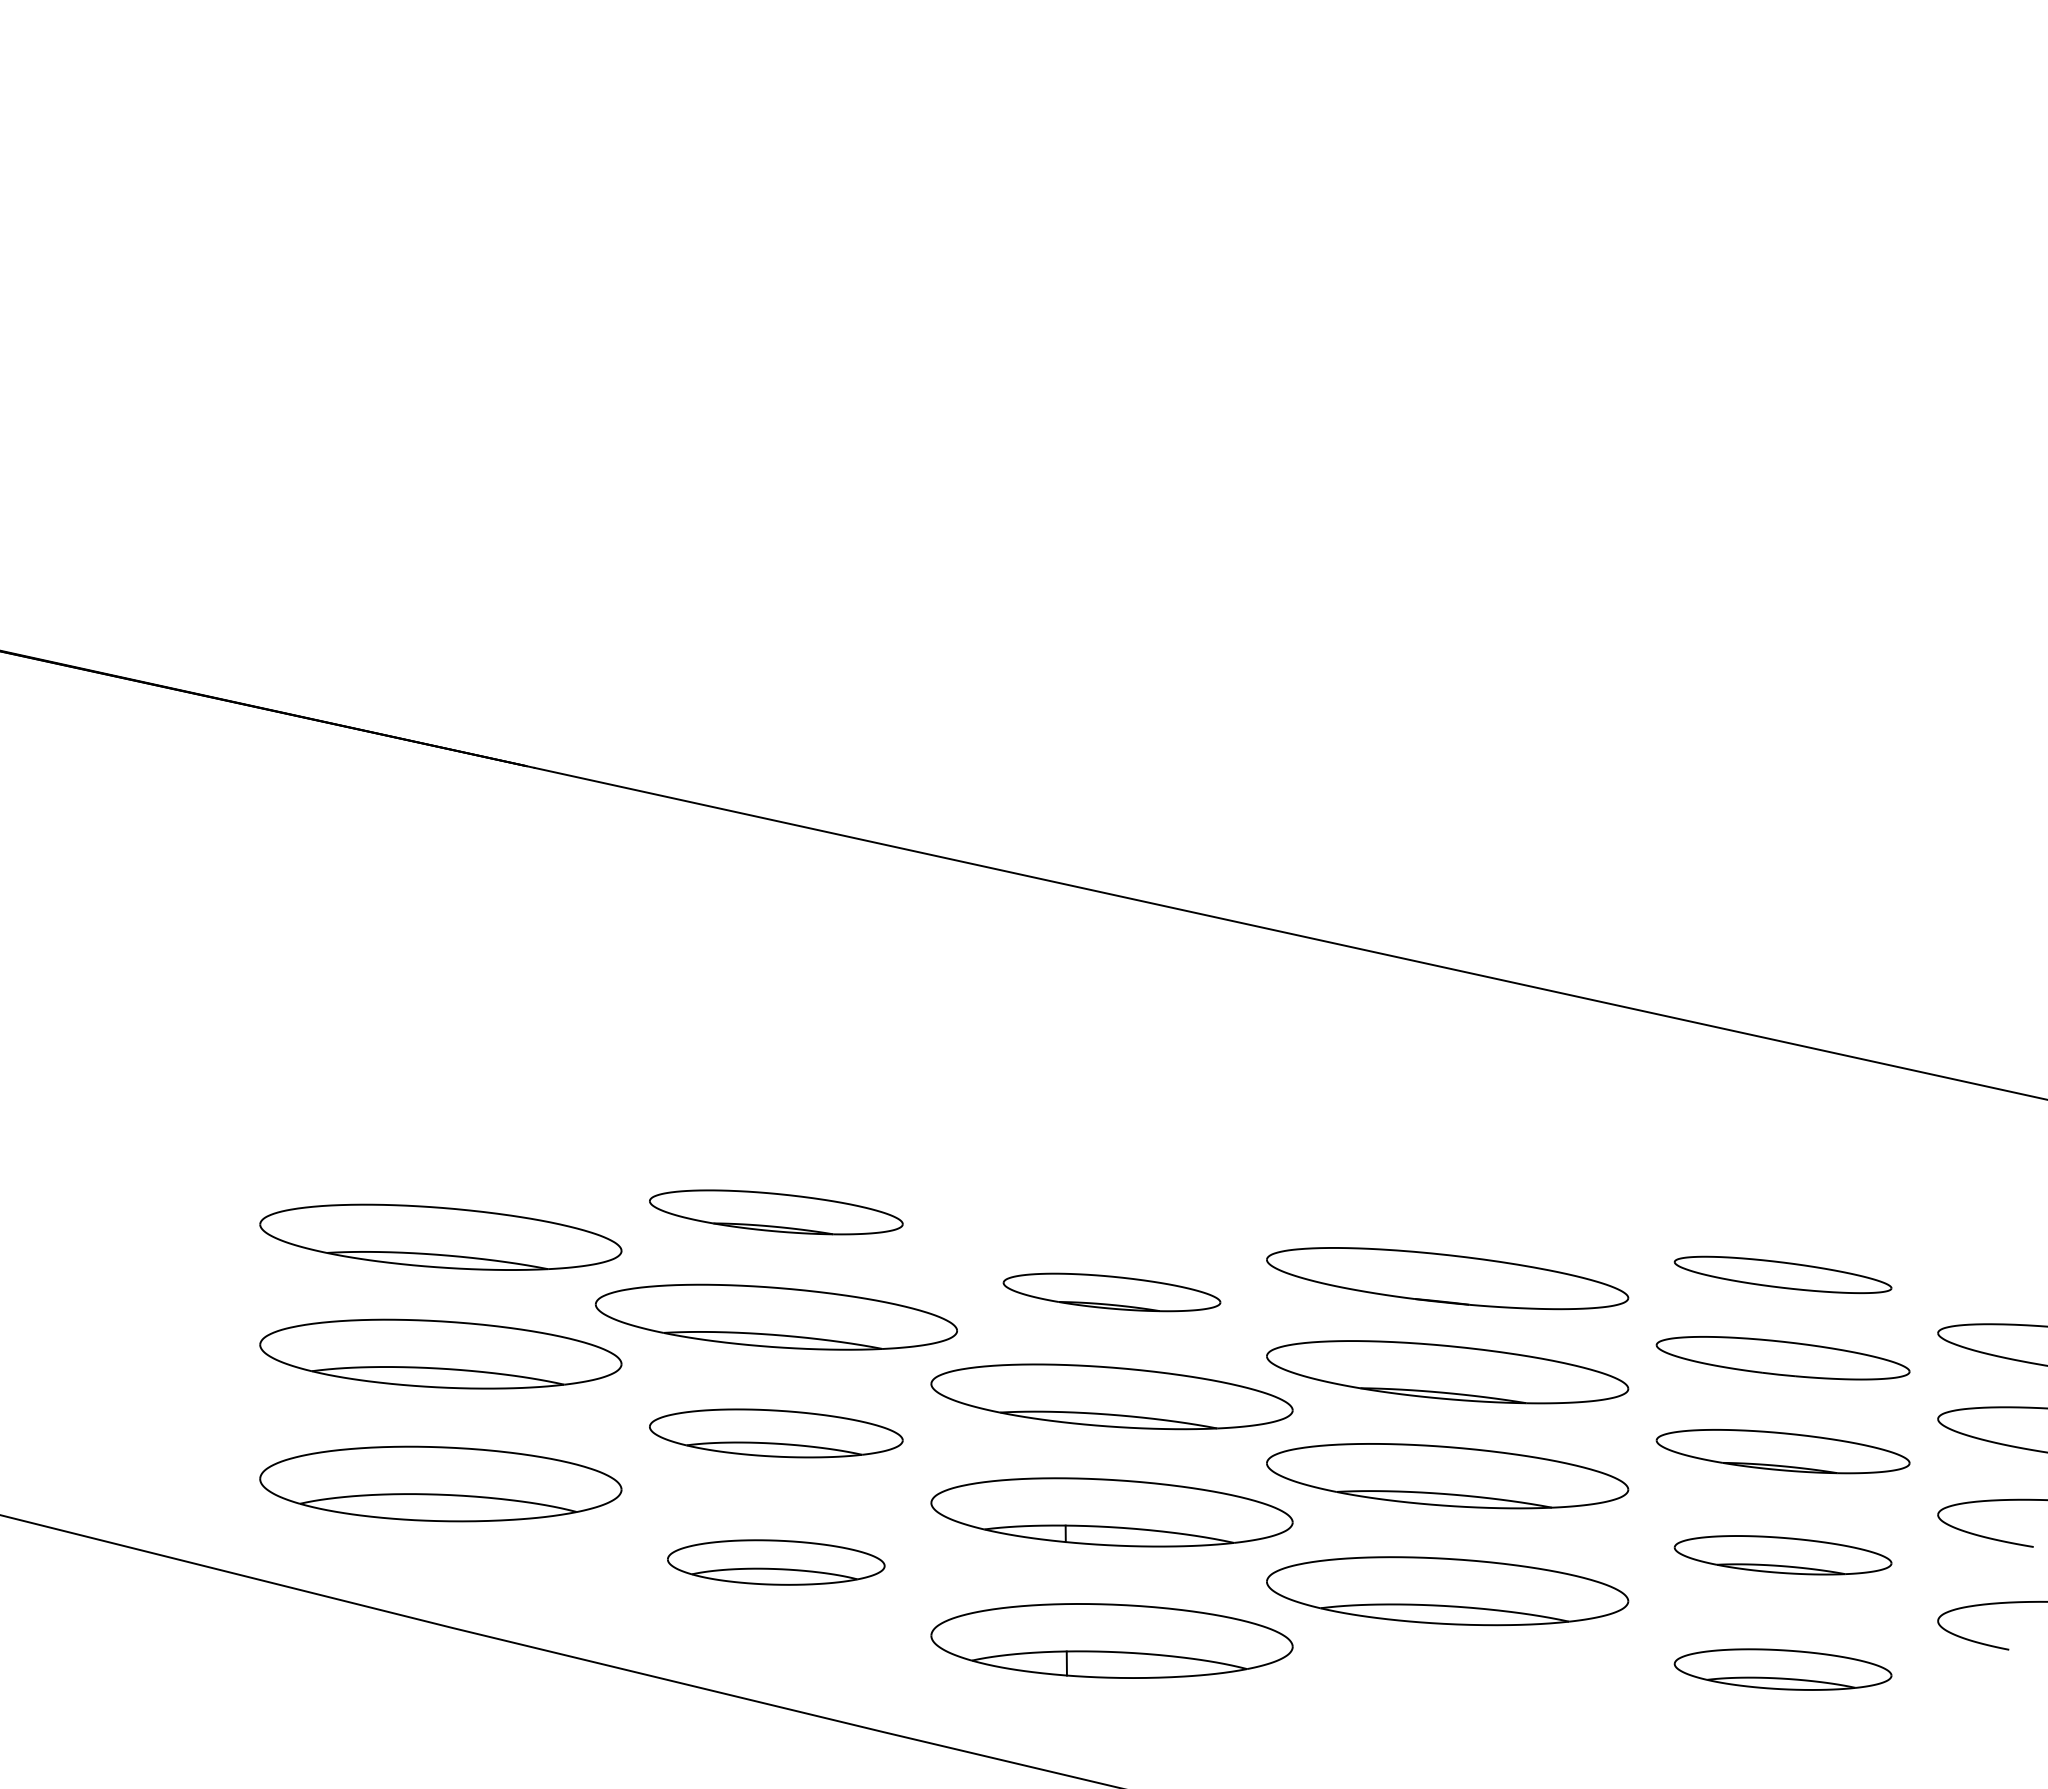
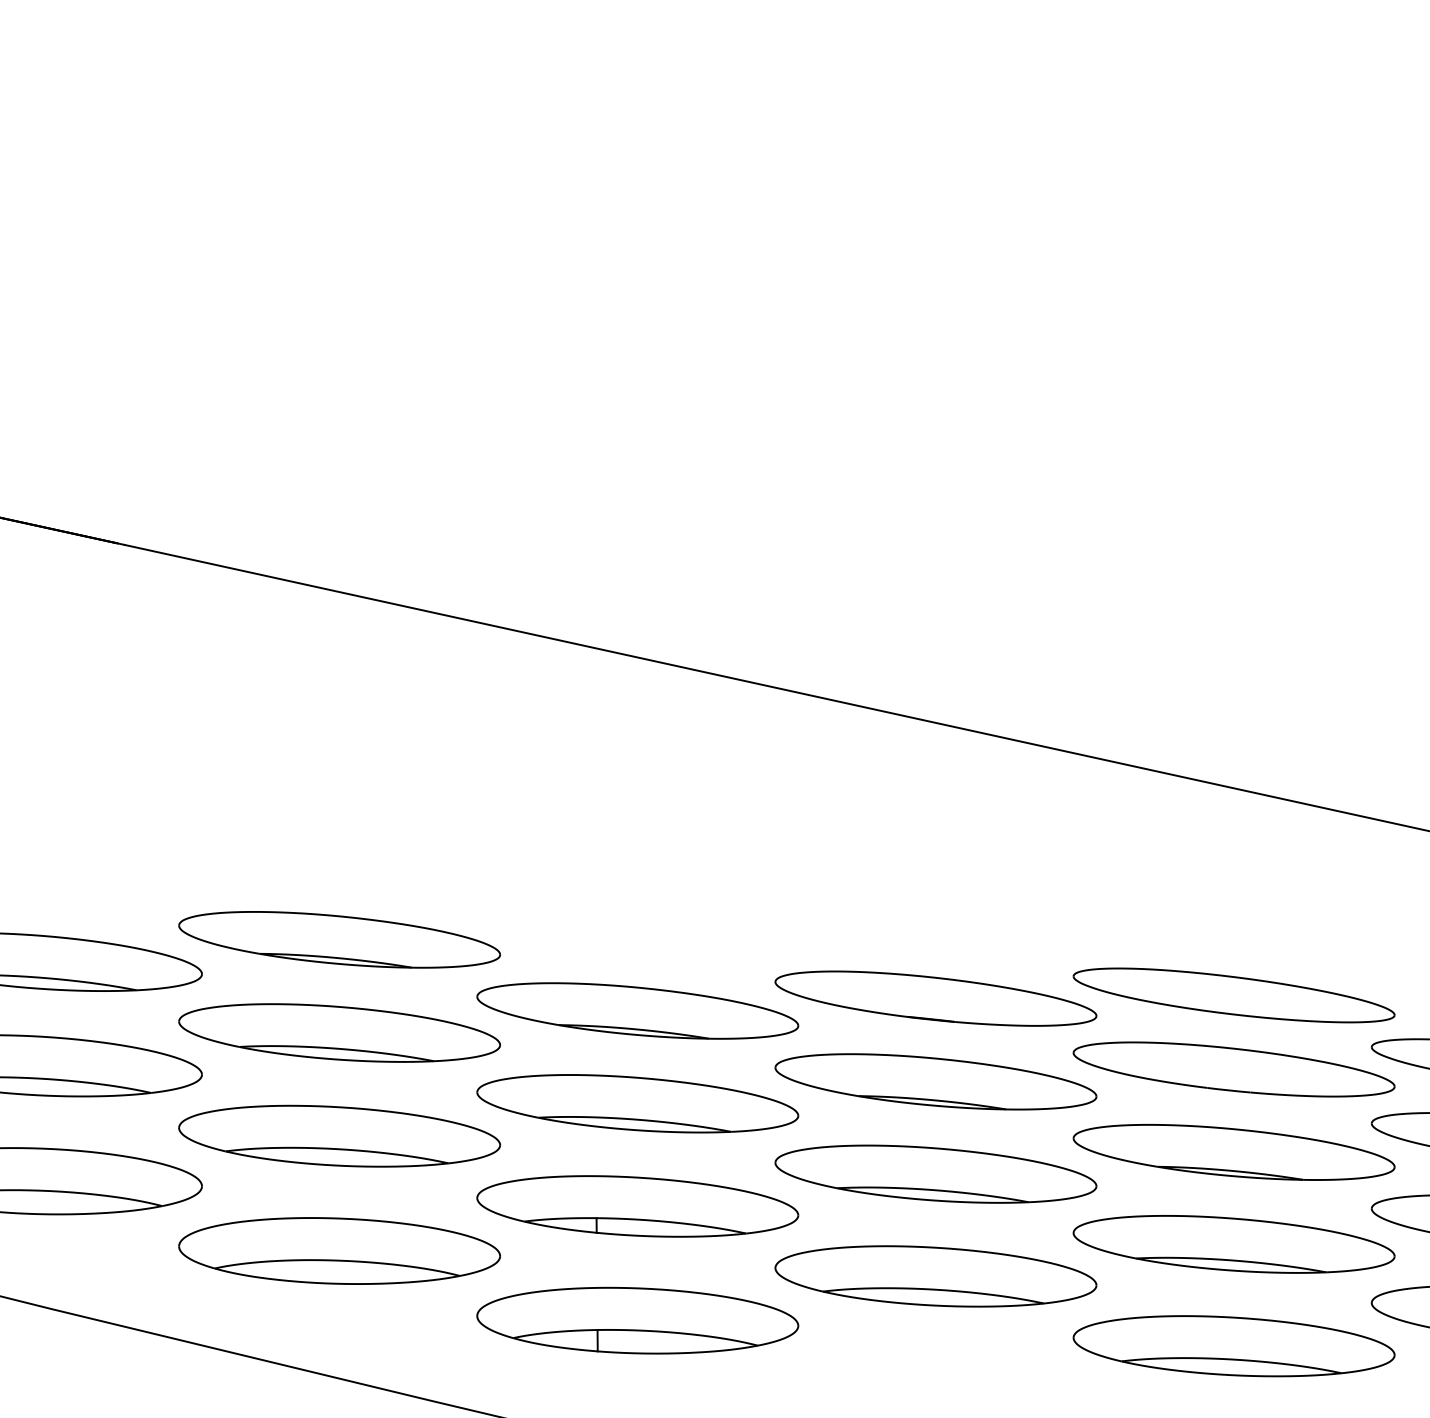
part: (775, 1212) -> (338, 939), size x1.43
part: (1782, 1274) -> (1233, 995), size x1.67
part: (1111, 1292) -> (637, 1011), size x1.67
part: (1782, 1357) -> (1233, 1068), size x1.43
part: (775, 1433) -> (338, 1136), size x1.43
part: (1782, 1451) -> (1233, 1152), size x1.43
part: (1782, 1555) -> (1233, 1244), size x1.67
part: (775, 1562) -> (338, 1250), size x1.67
part: (1782, 1669) -> (1233, 1346), size x1.67

